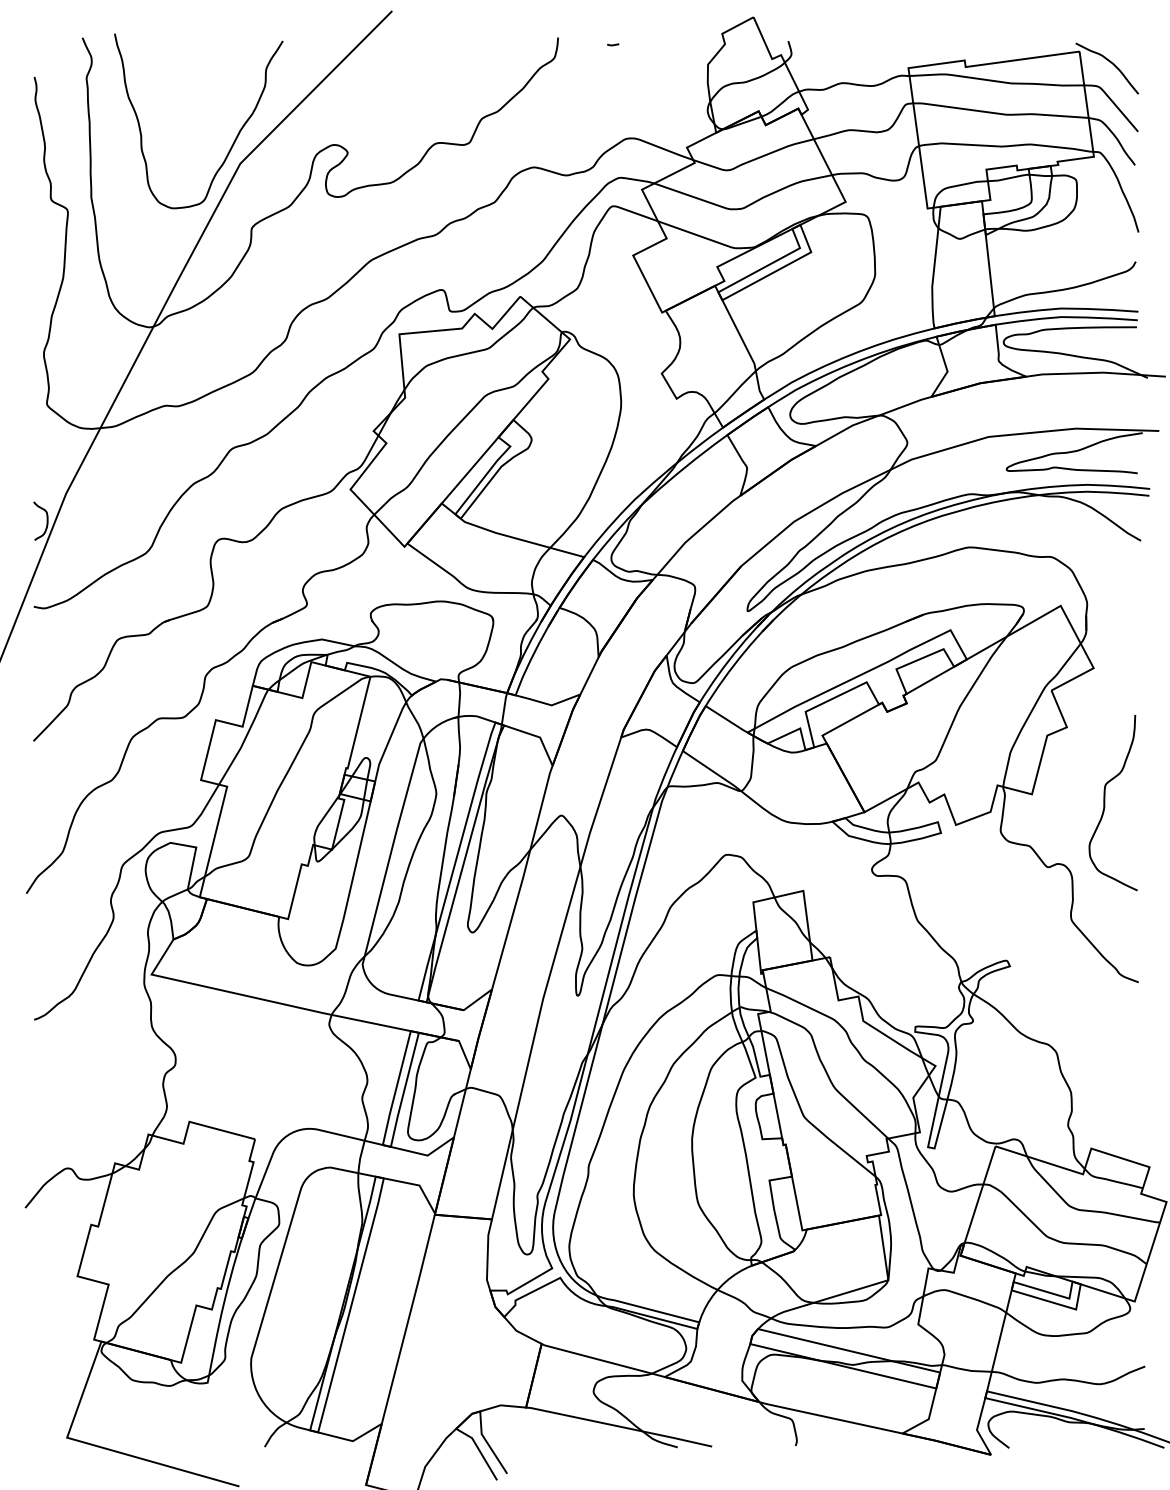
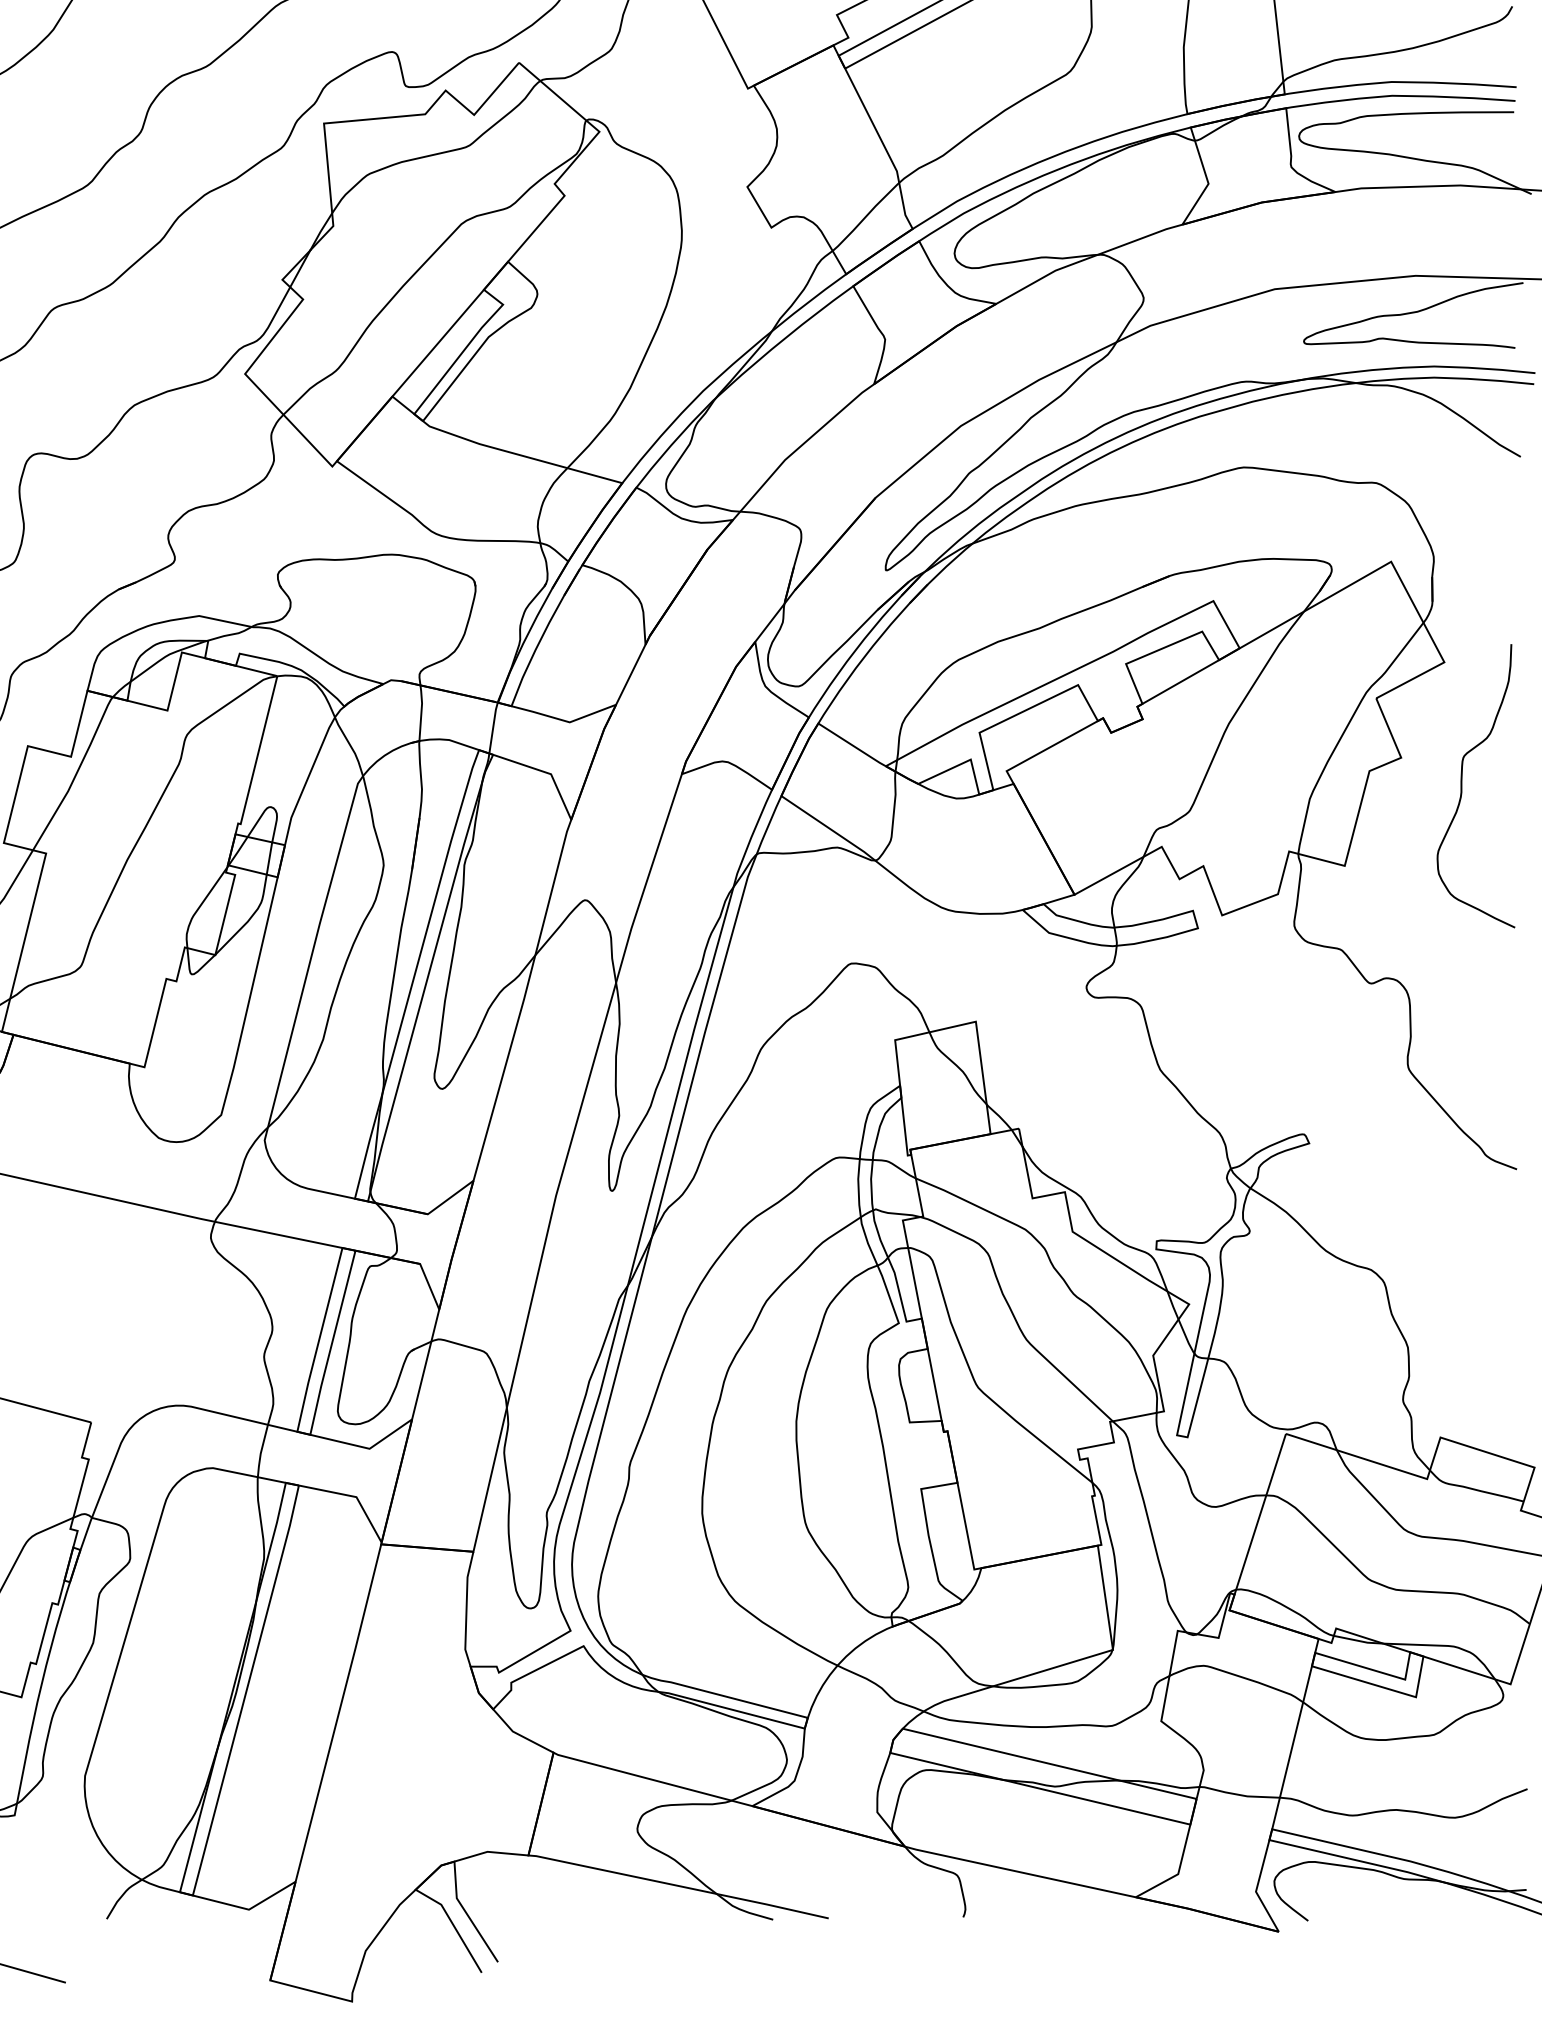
curve: (1105, 803) -> (1463, 787), moved

